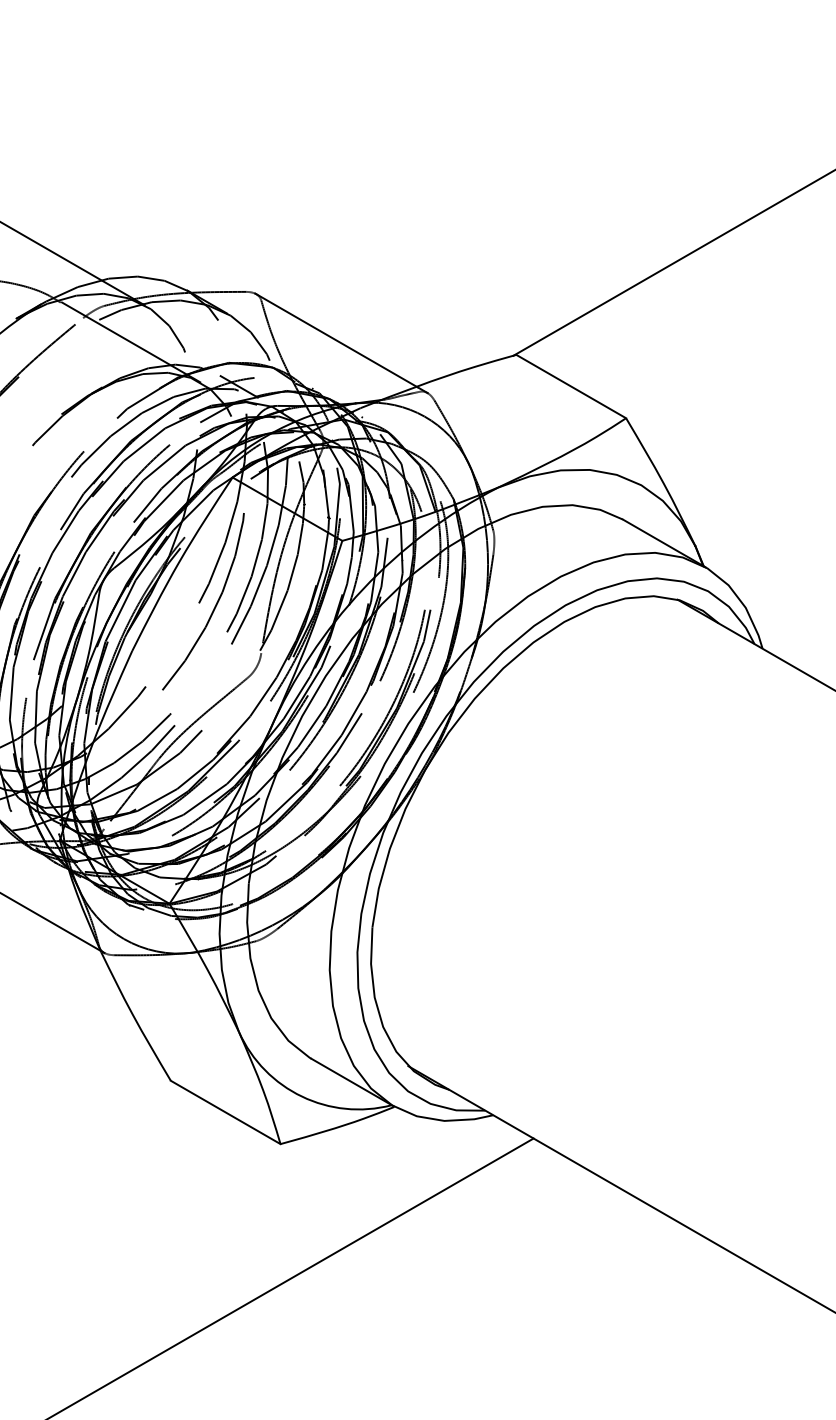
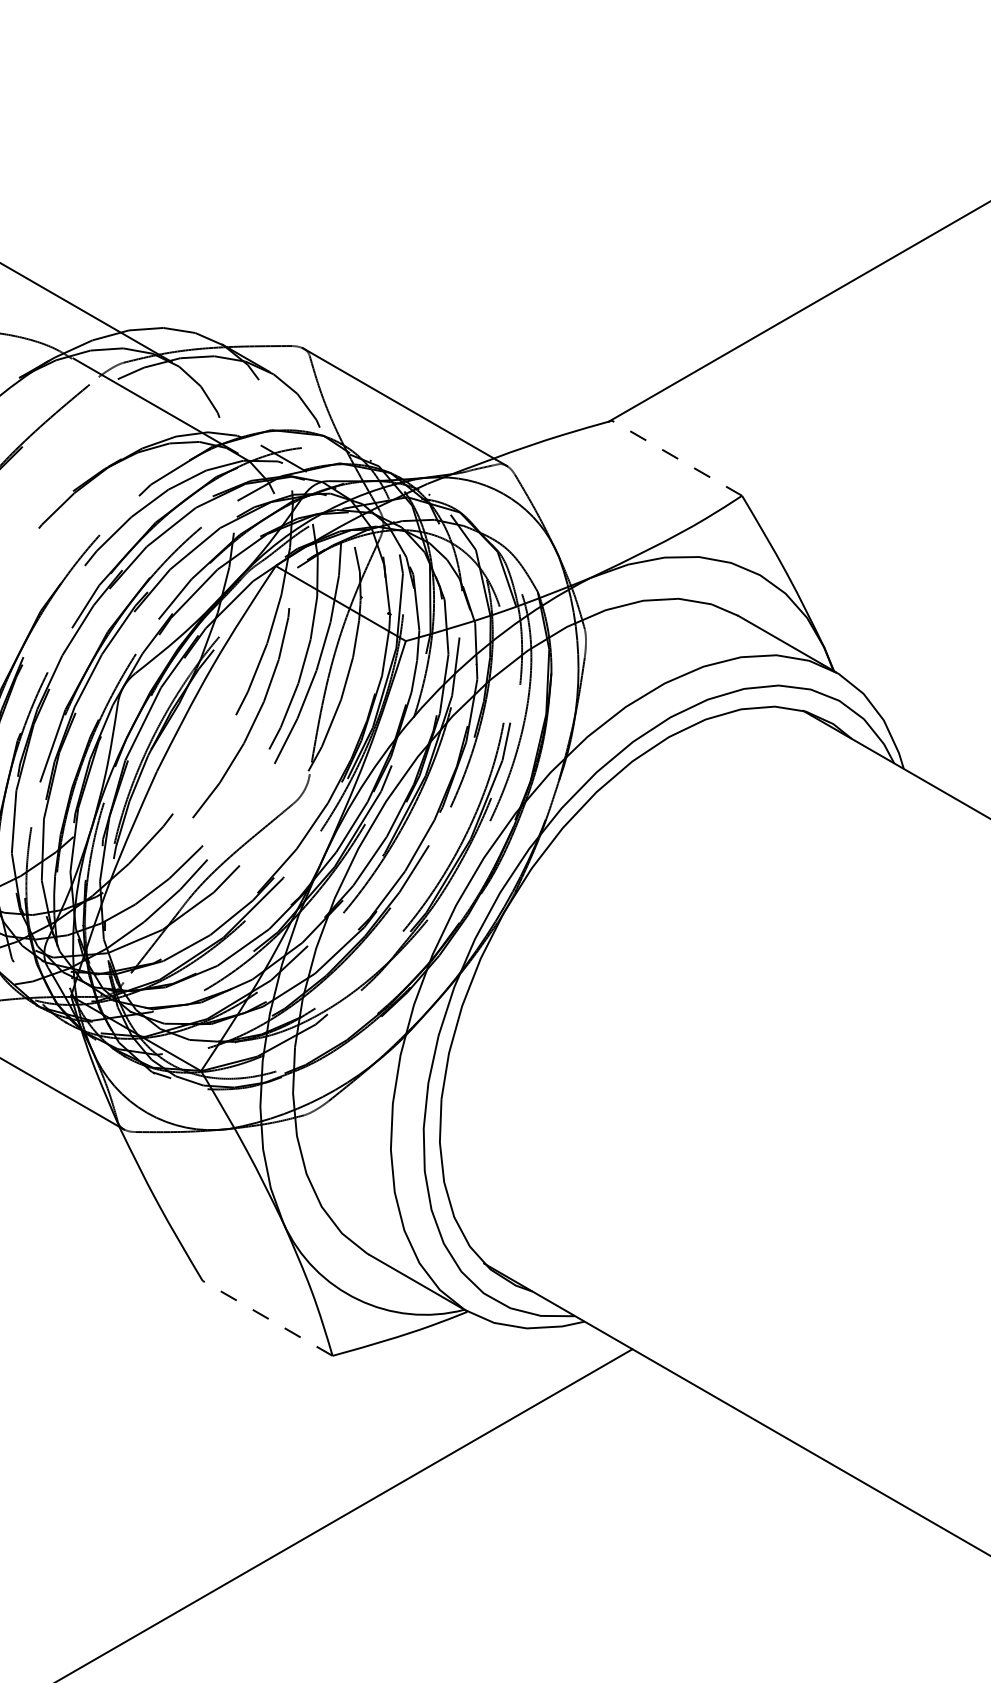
line: (570, 386) -> (676, 458), solid -> dashed
line: (225, 1112) -> (267, 1318), solid -> dashed

